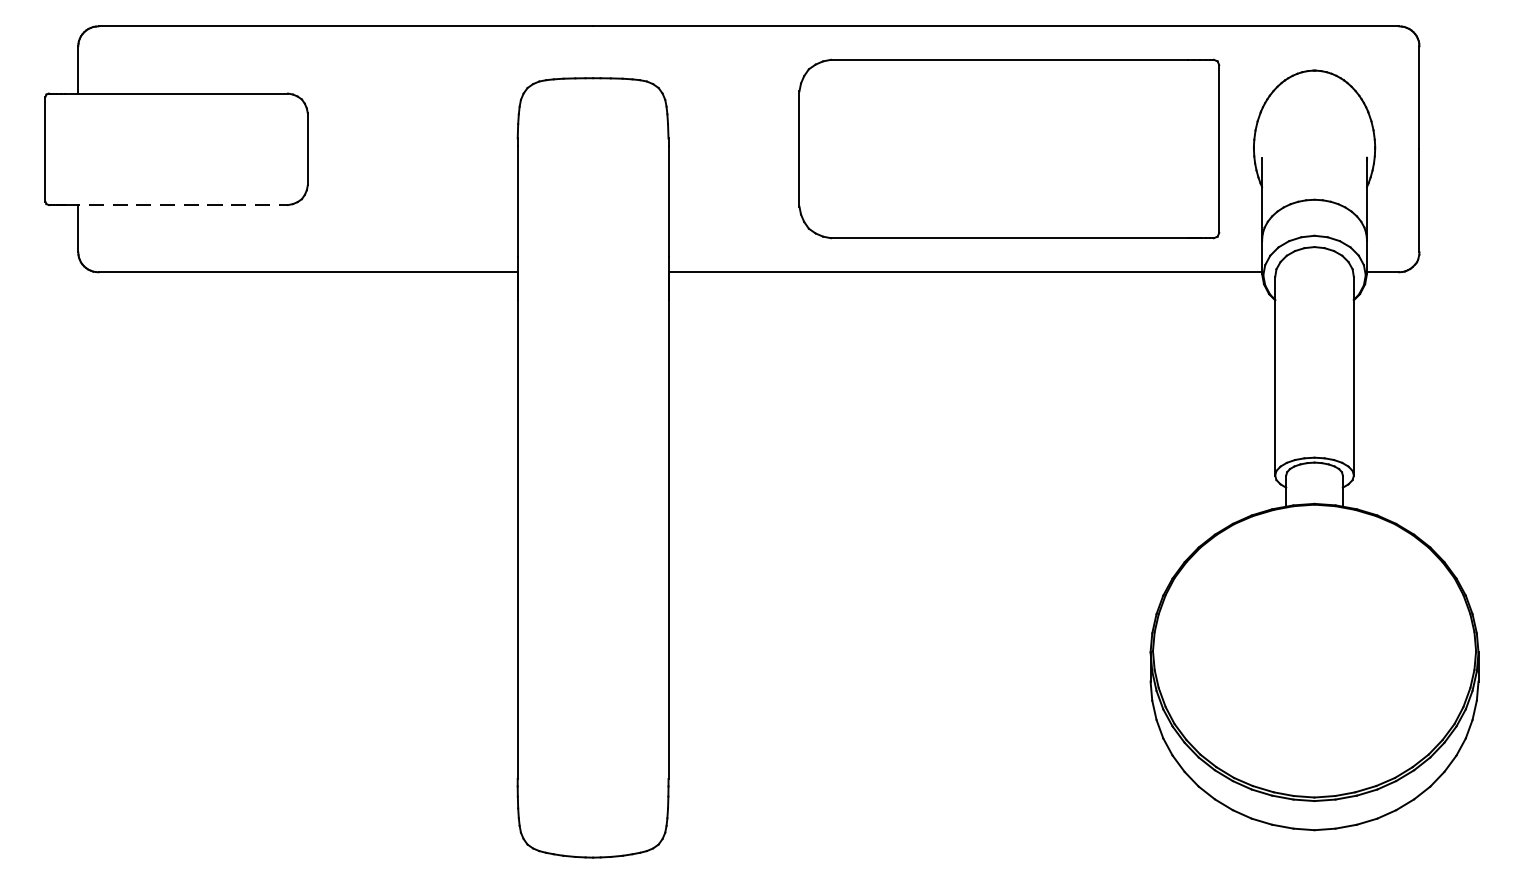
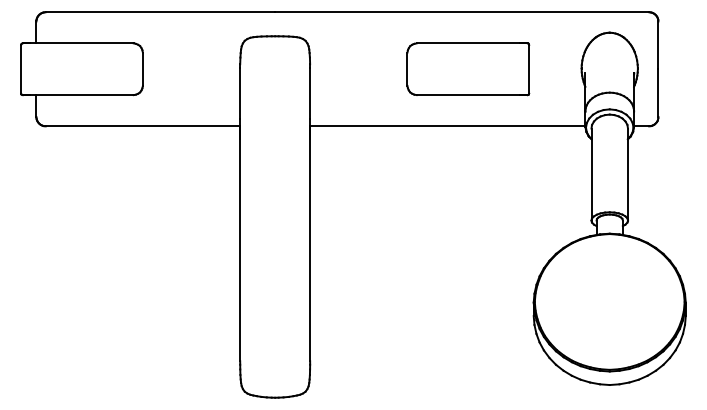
part: (1009, 149) -> (468, 69), size x0.62
line: (177, 205) -> (82, 95), dashed -> solid

